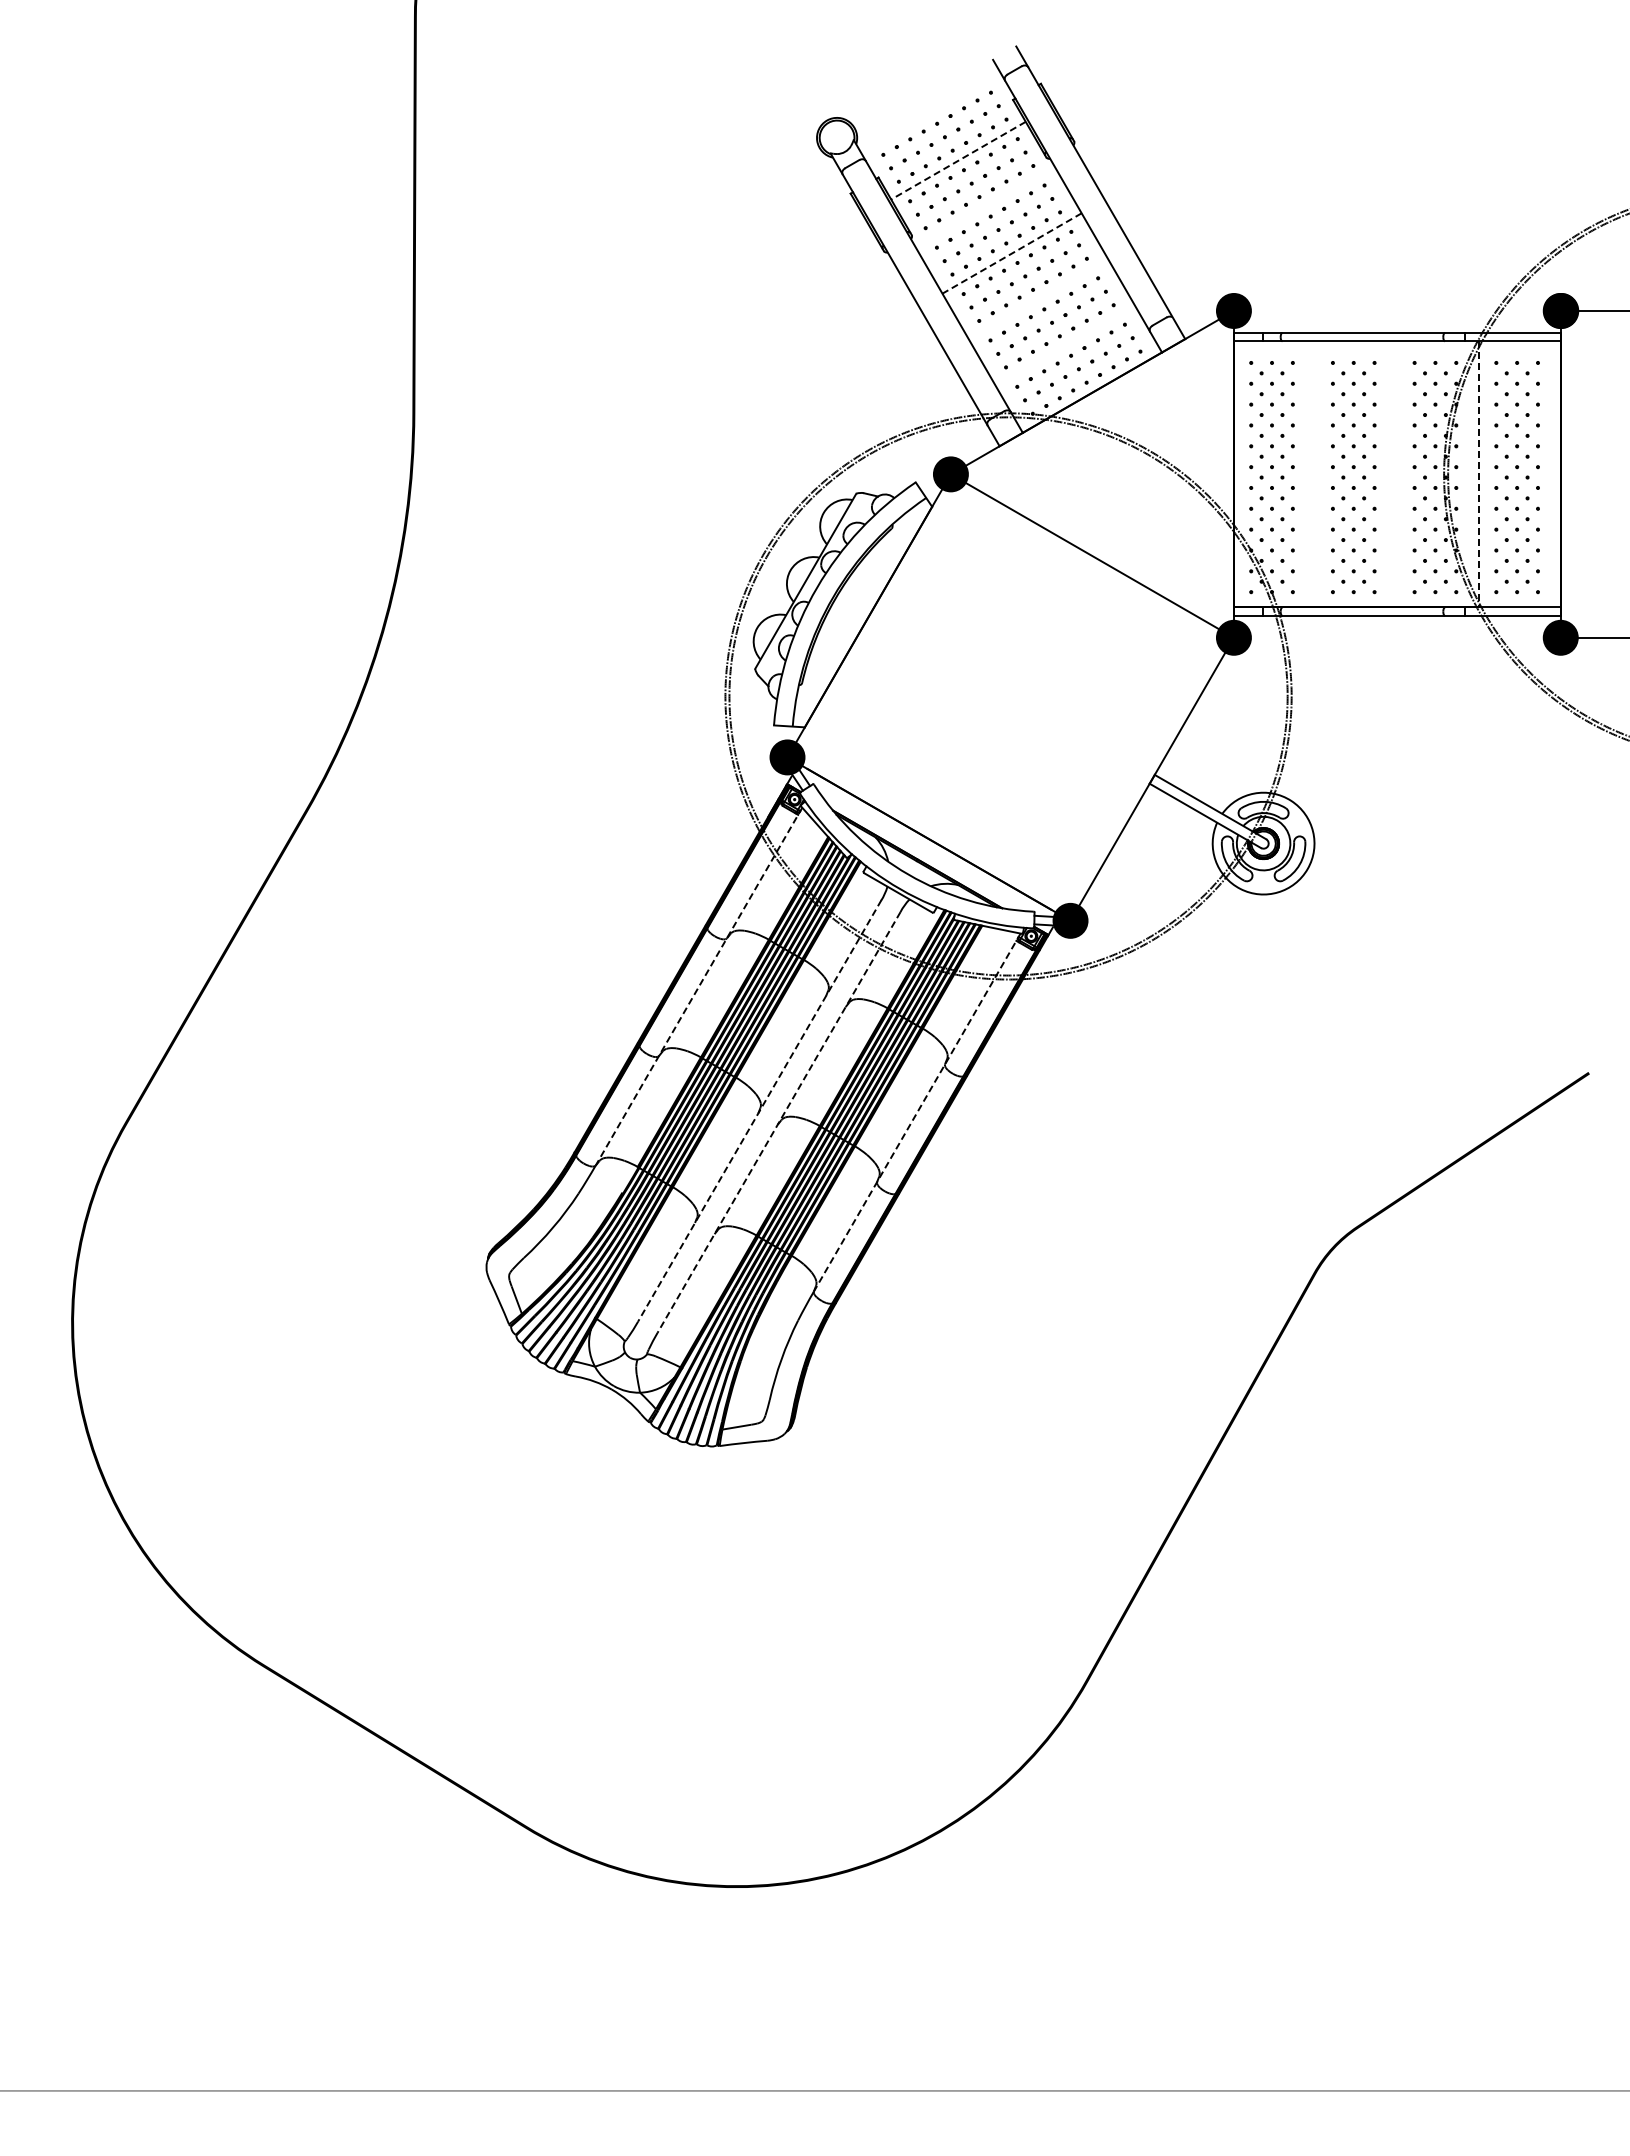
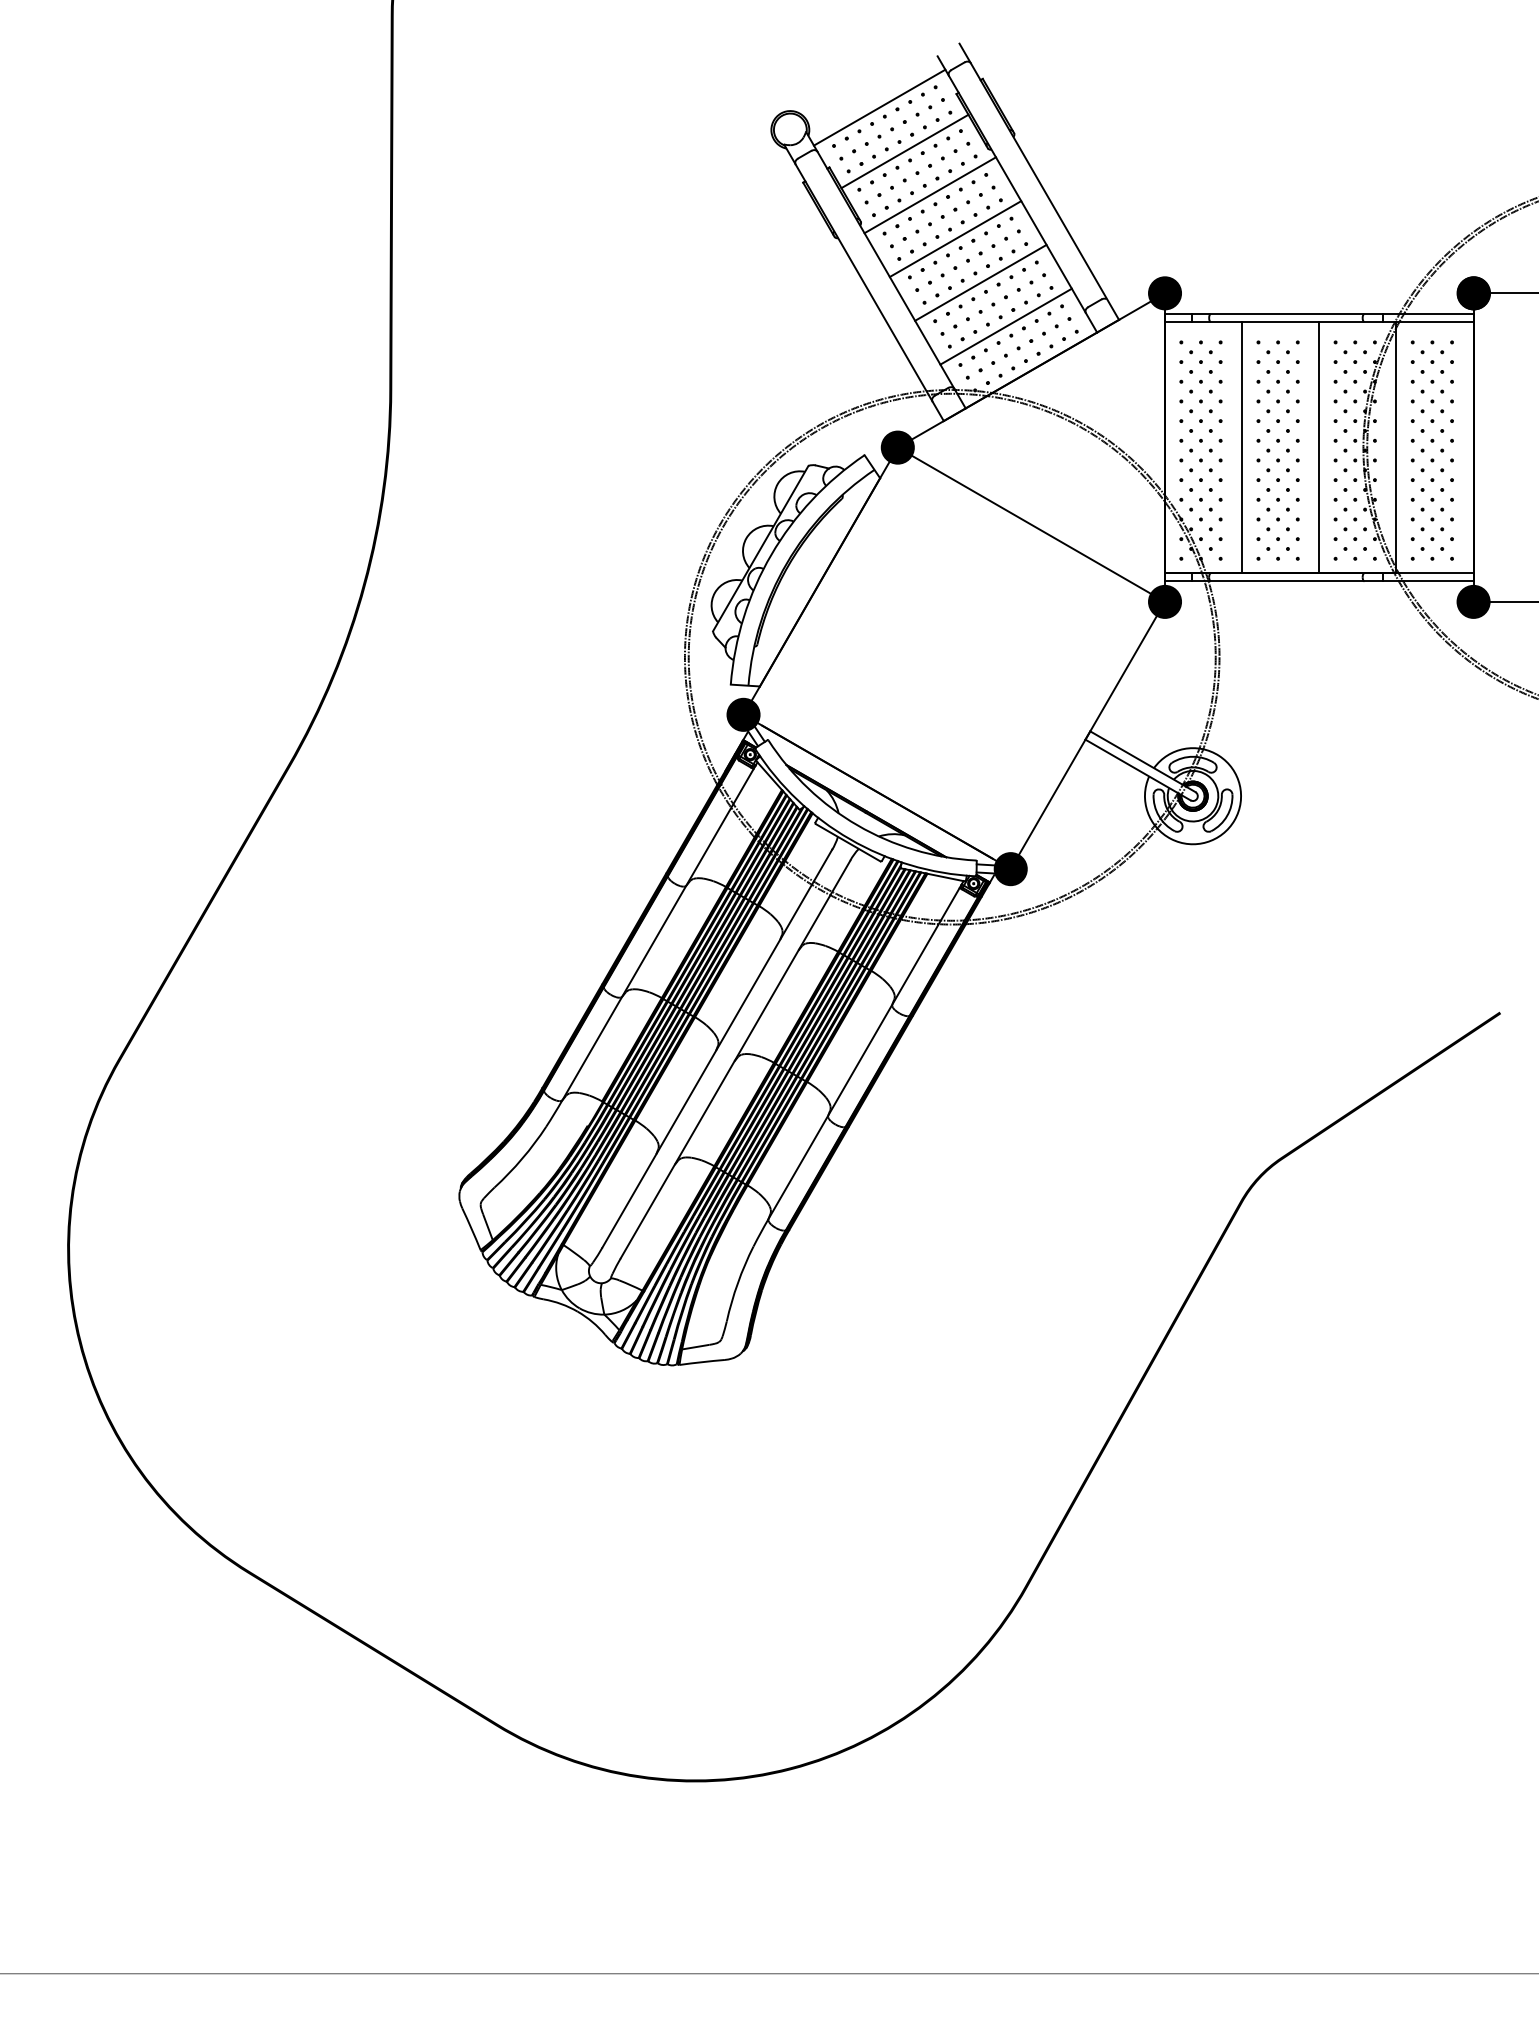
line: (931, 114) -> (879, 107), added
line: (958, 160) -> (904, 151), dashed -> solid
line: (984, 206) -> (929, 194), added
line: (1011, 253) -> (955, 239), dashed -> solid
line: (1038, 299) -> (980, 282), added
line: (1065, 346) -> (1005, 326), added
line: (1315, 473) -> (1242, 446), added
line: (1397, 473) -> (1319, 446), added
line: (1479, 474) -> (1396, 447), dashed -> solid
line: (699, 986) -> (660, 931), dashed -> solid
line: (759, 1111) -> (717, 1049), dashed -> solid
line: (917, 1112) -> (866, 1050), dashed -> solid
line: (779, 1122) -> (735, 1059), dashed -> solid

